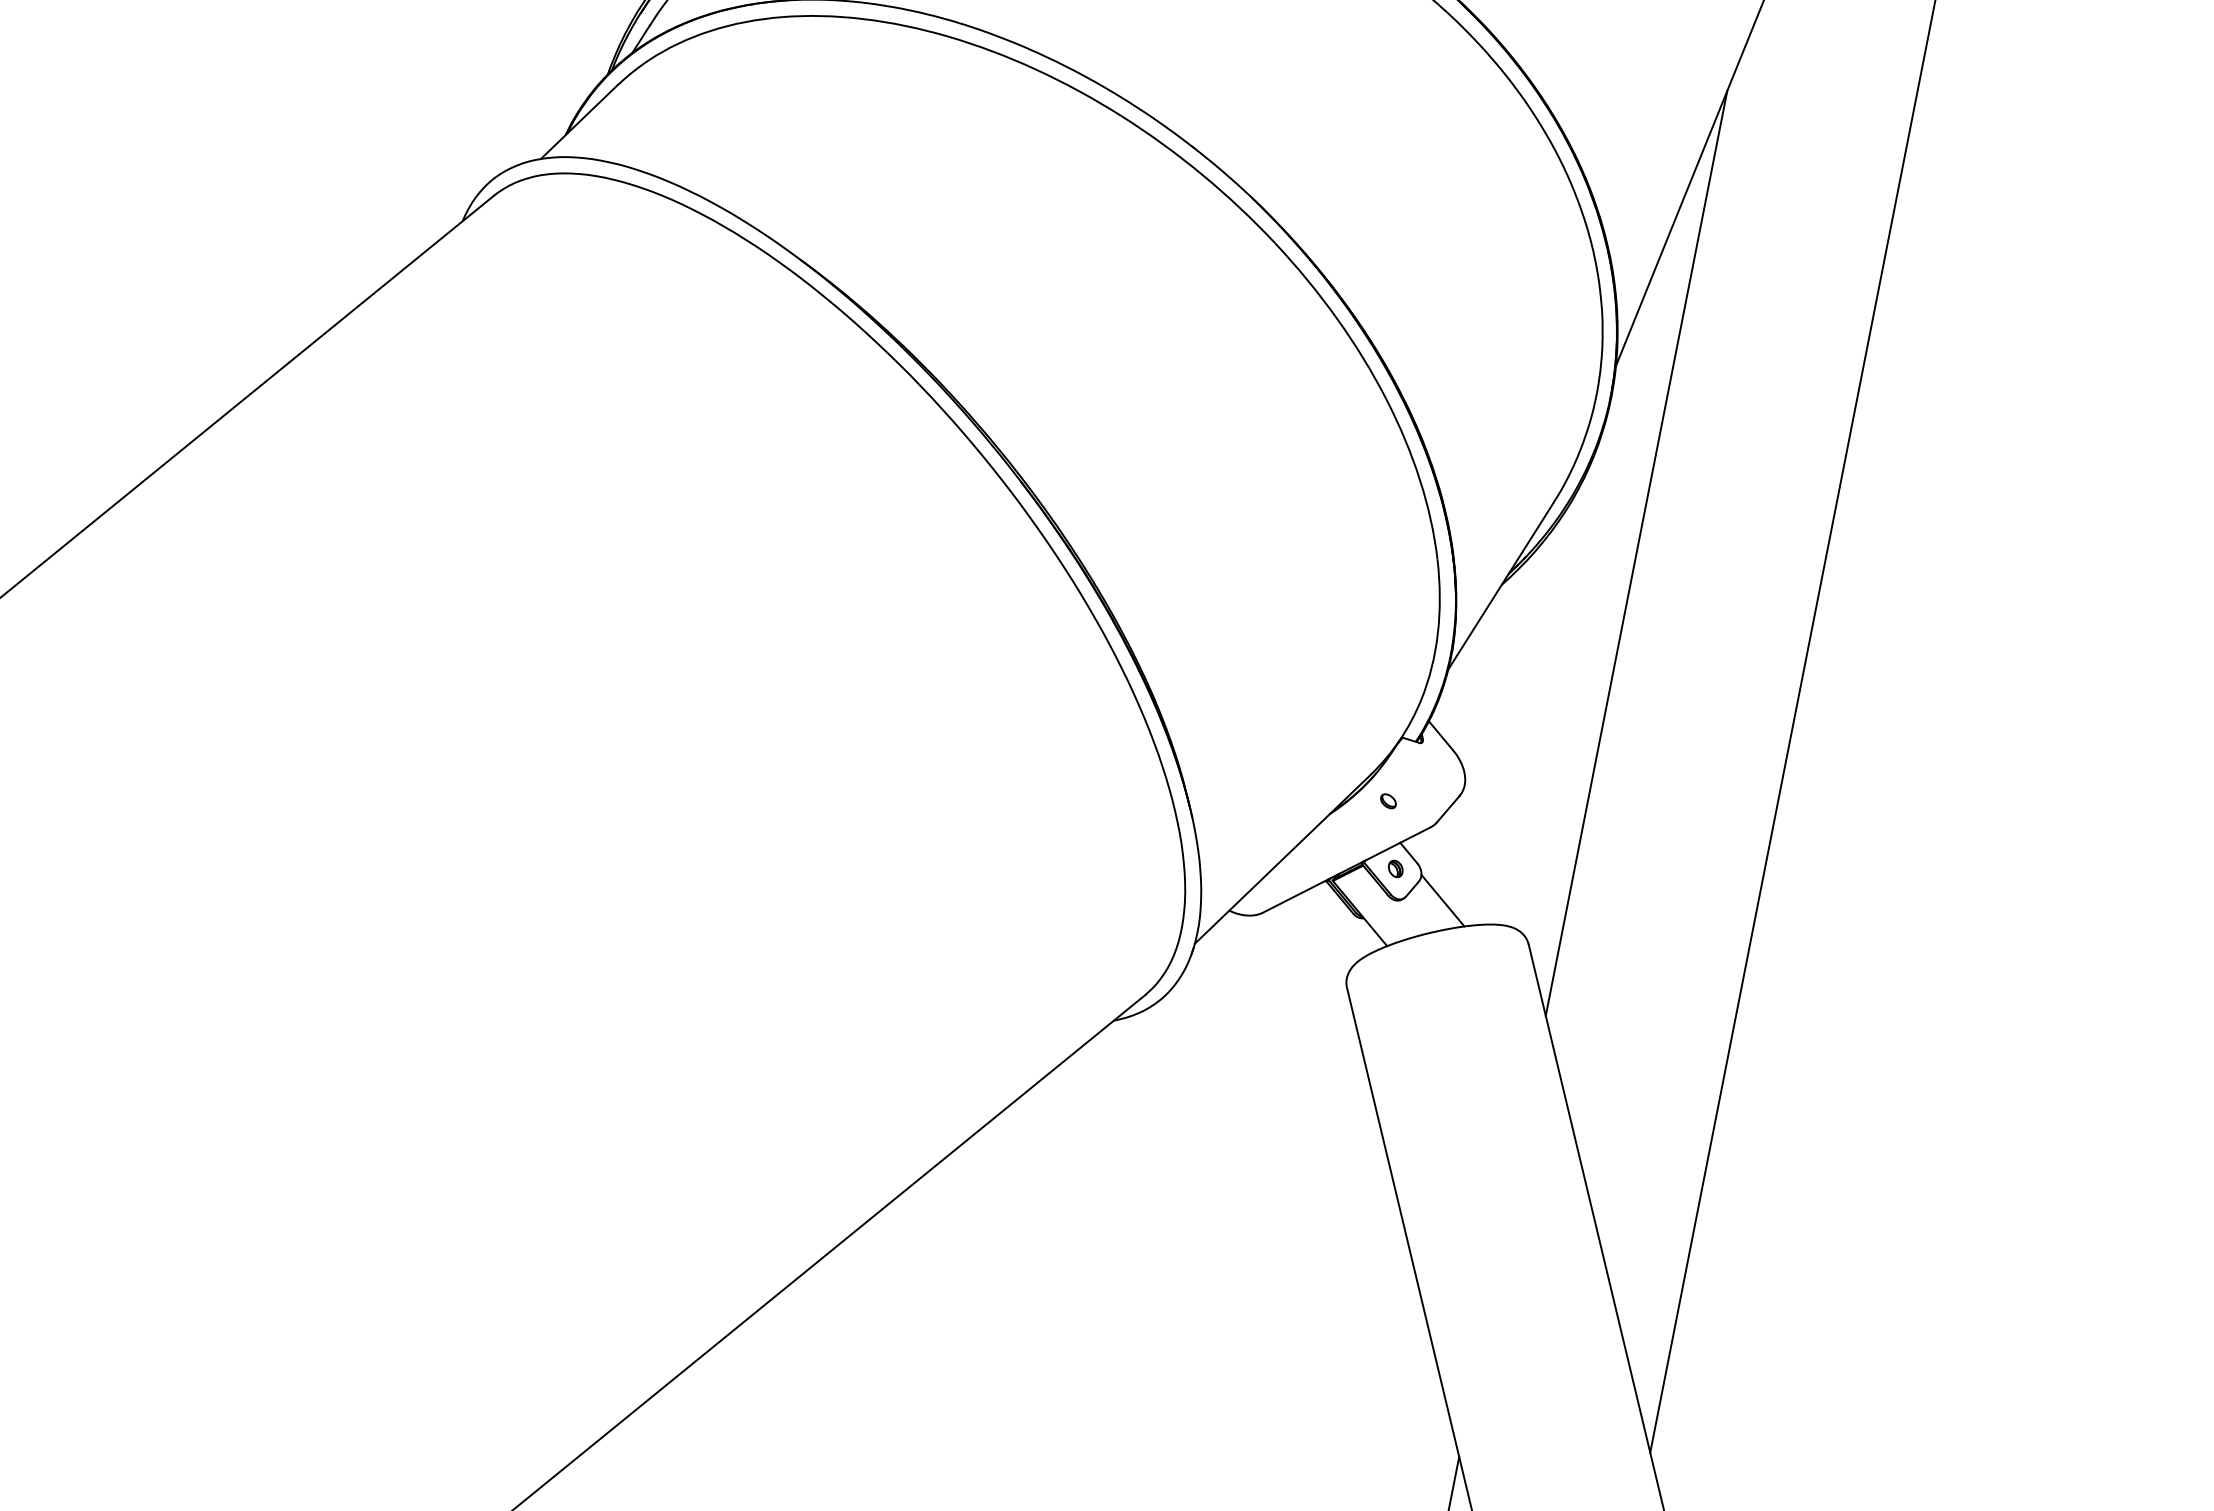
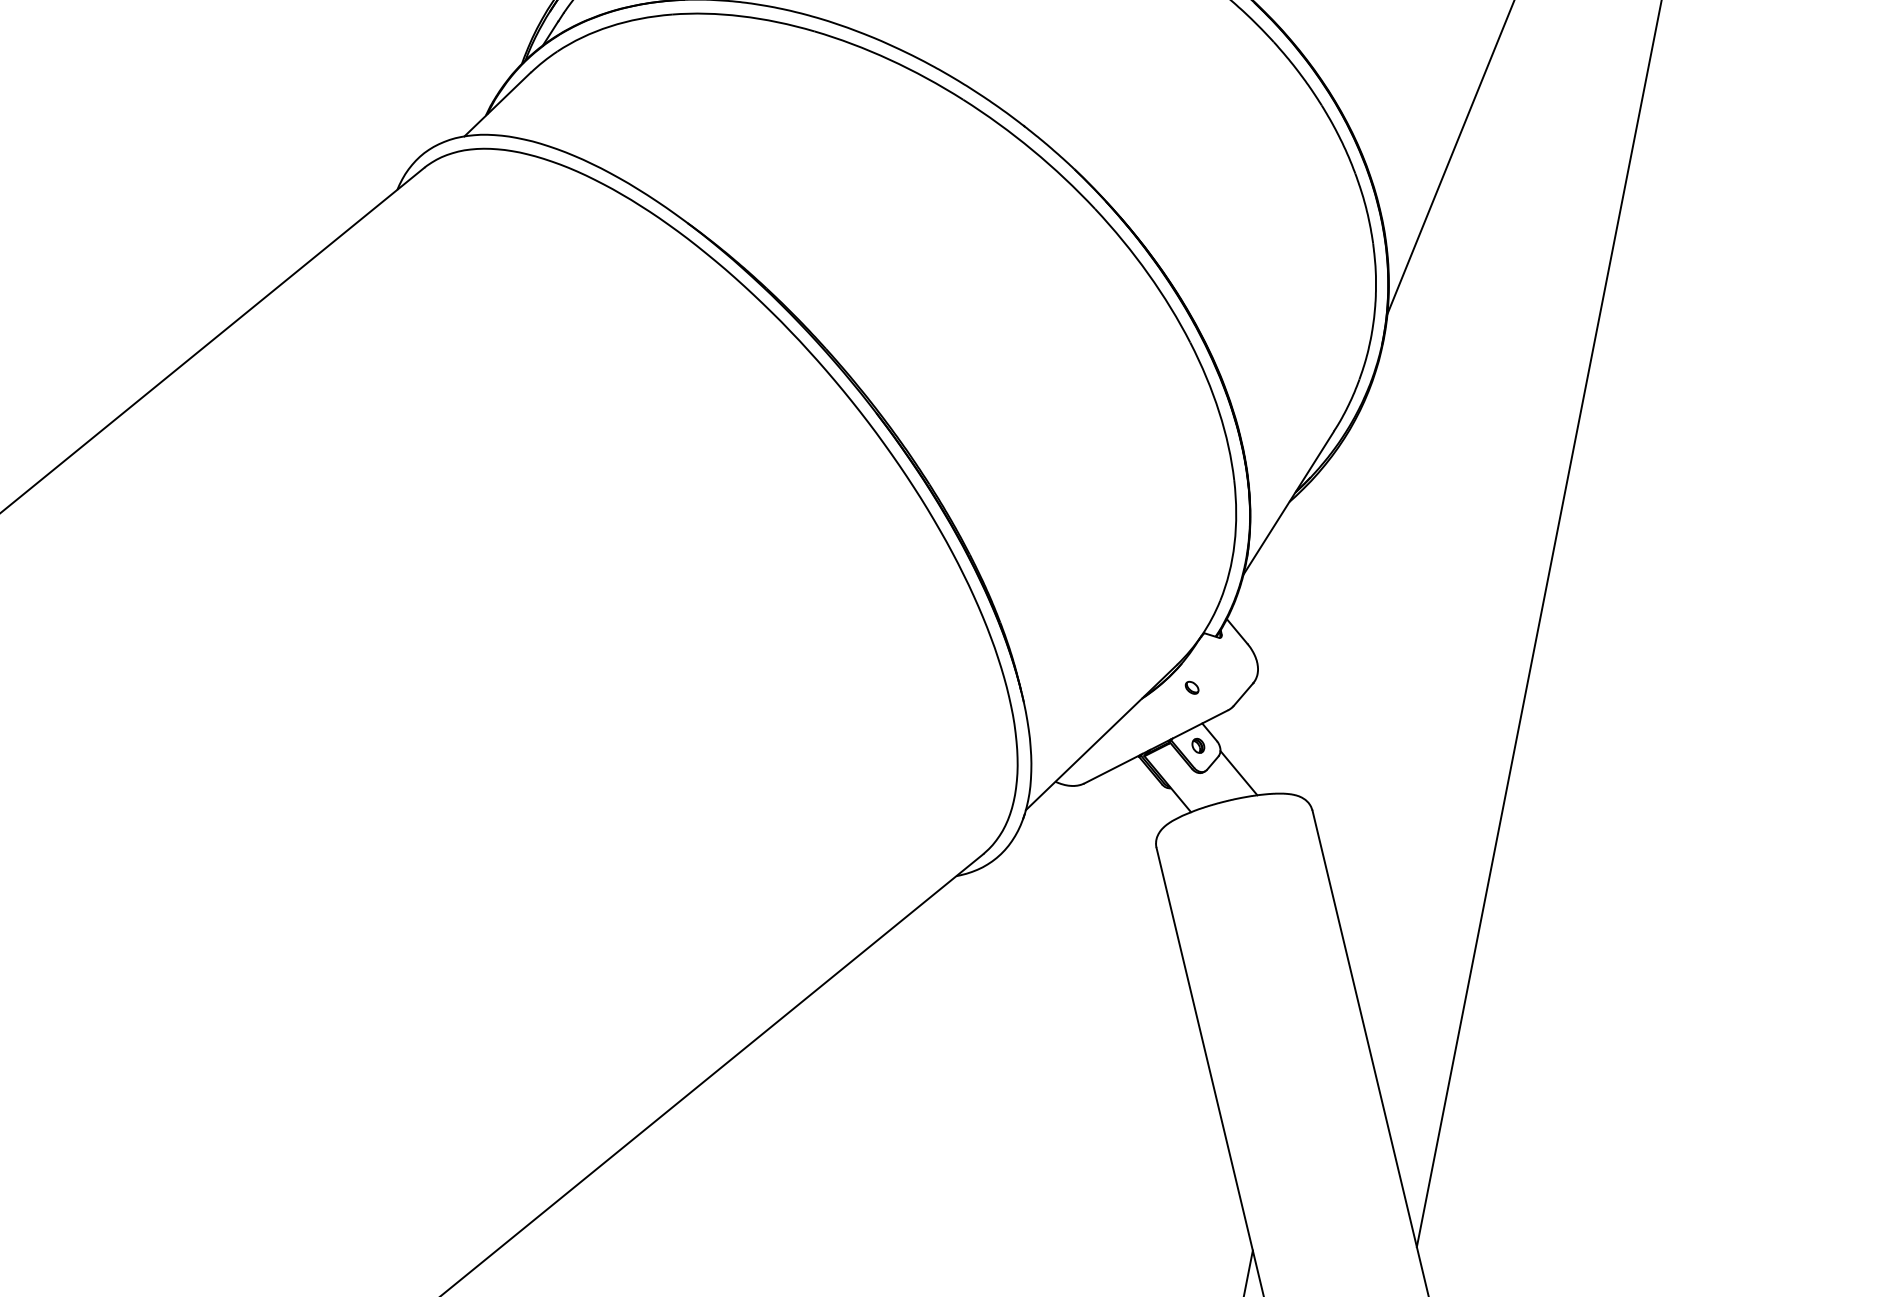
line: (1636, 552) -> (1405, 474), removed

